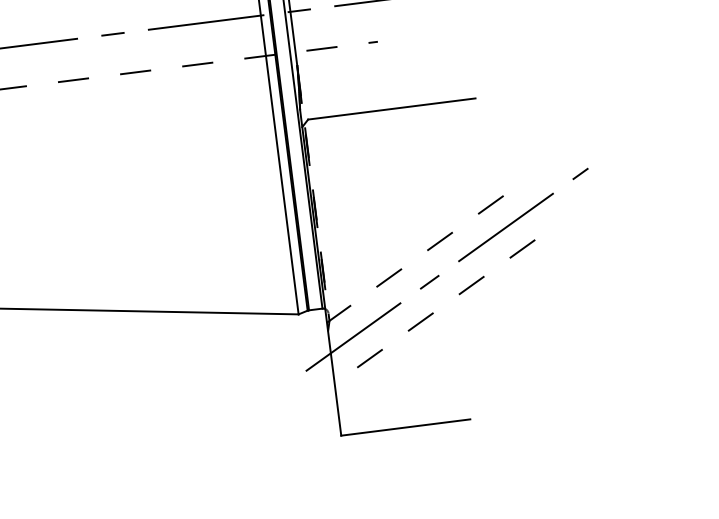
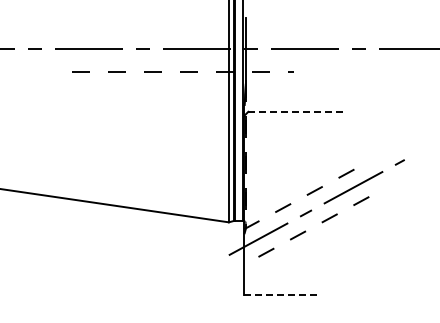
line: (391, 108) -> (296, 111), solid -> dashed
line: (406, 427) -> (282, 294), solid -> dashed

